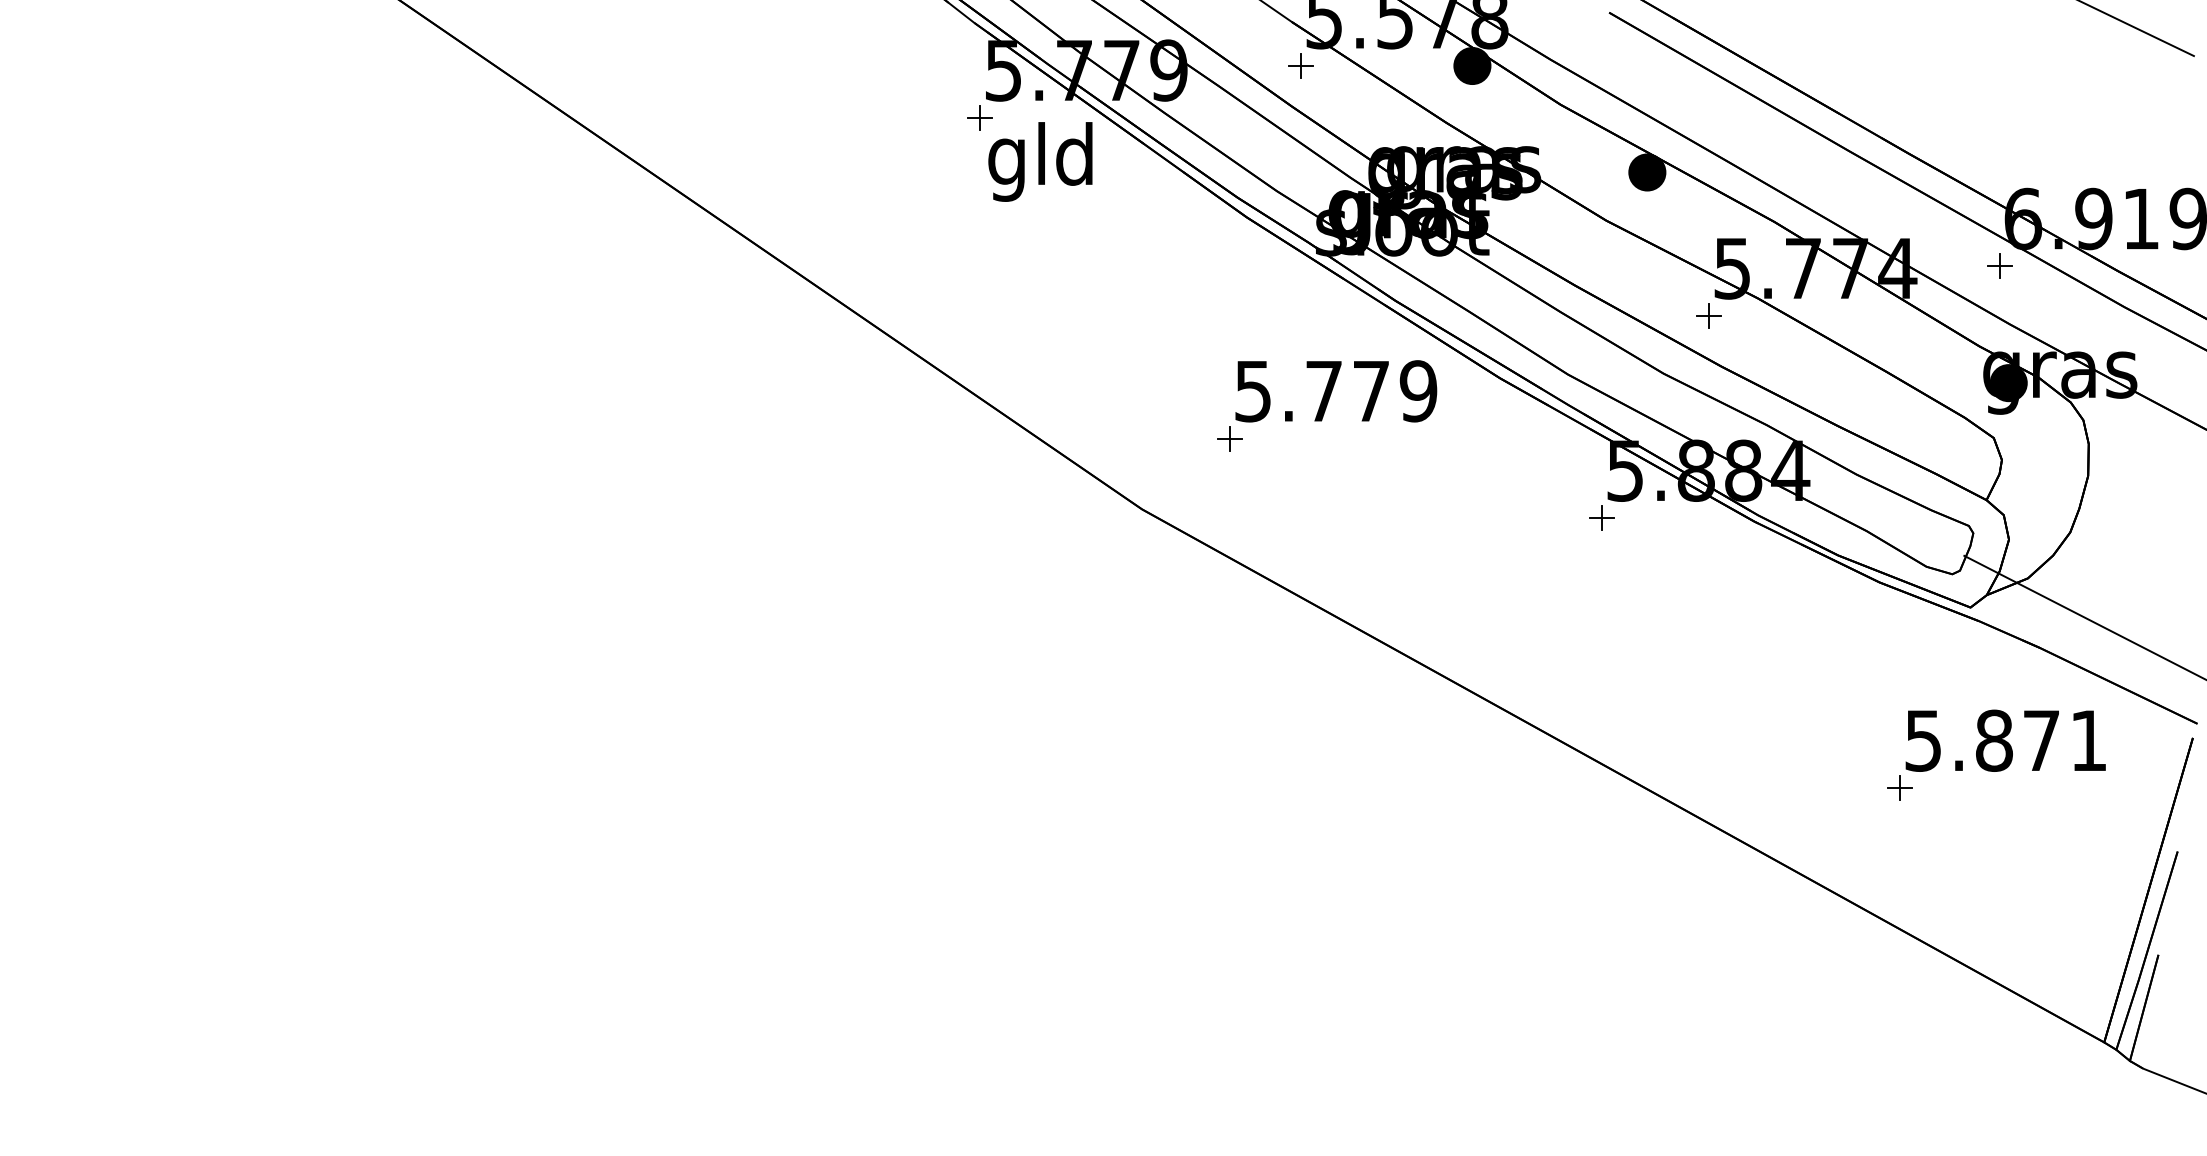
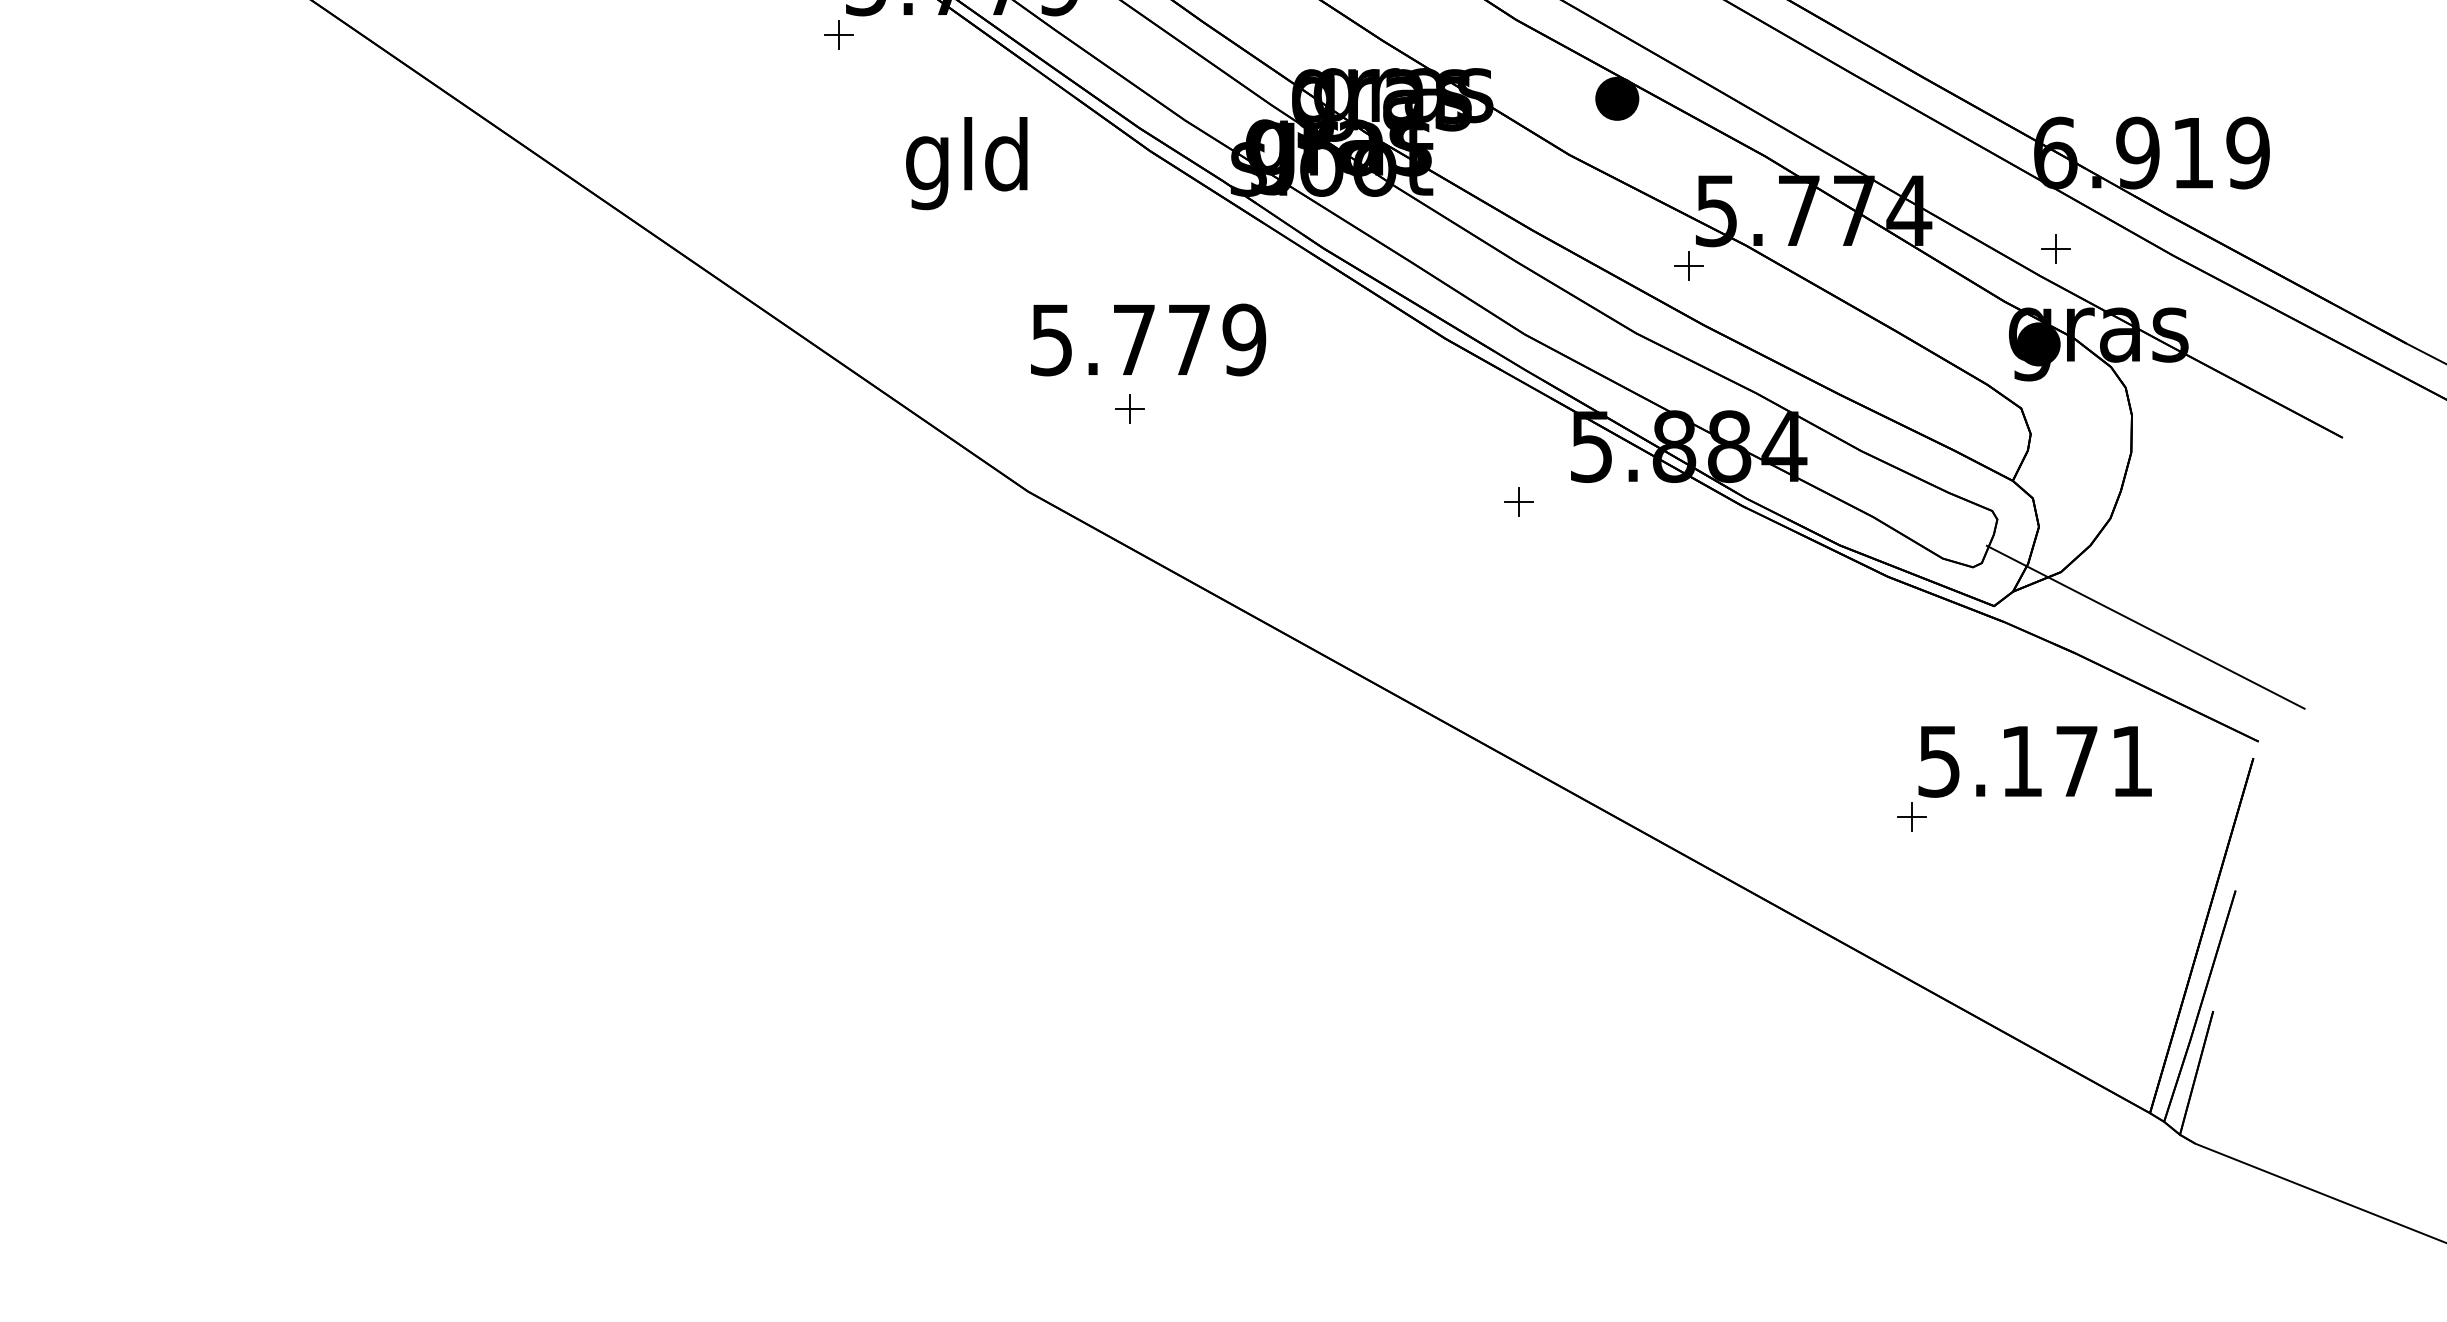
text: (1040, 161) -> (966, 162), moved
part: (1999, 265) -> (2055, 248), moved
text: (1336, 391) -> (1148, 340), moved
part: (1601, 517) -> (1518, 501), moved
text: (1994, 740) -> (2022, 761), 5.871 -> 5.171

